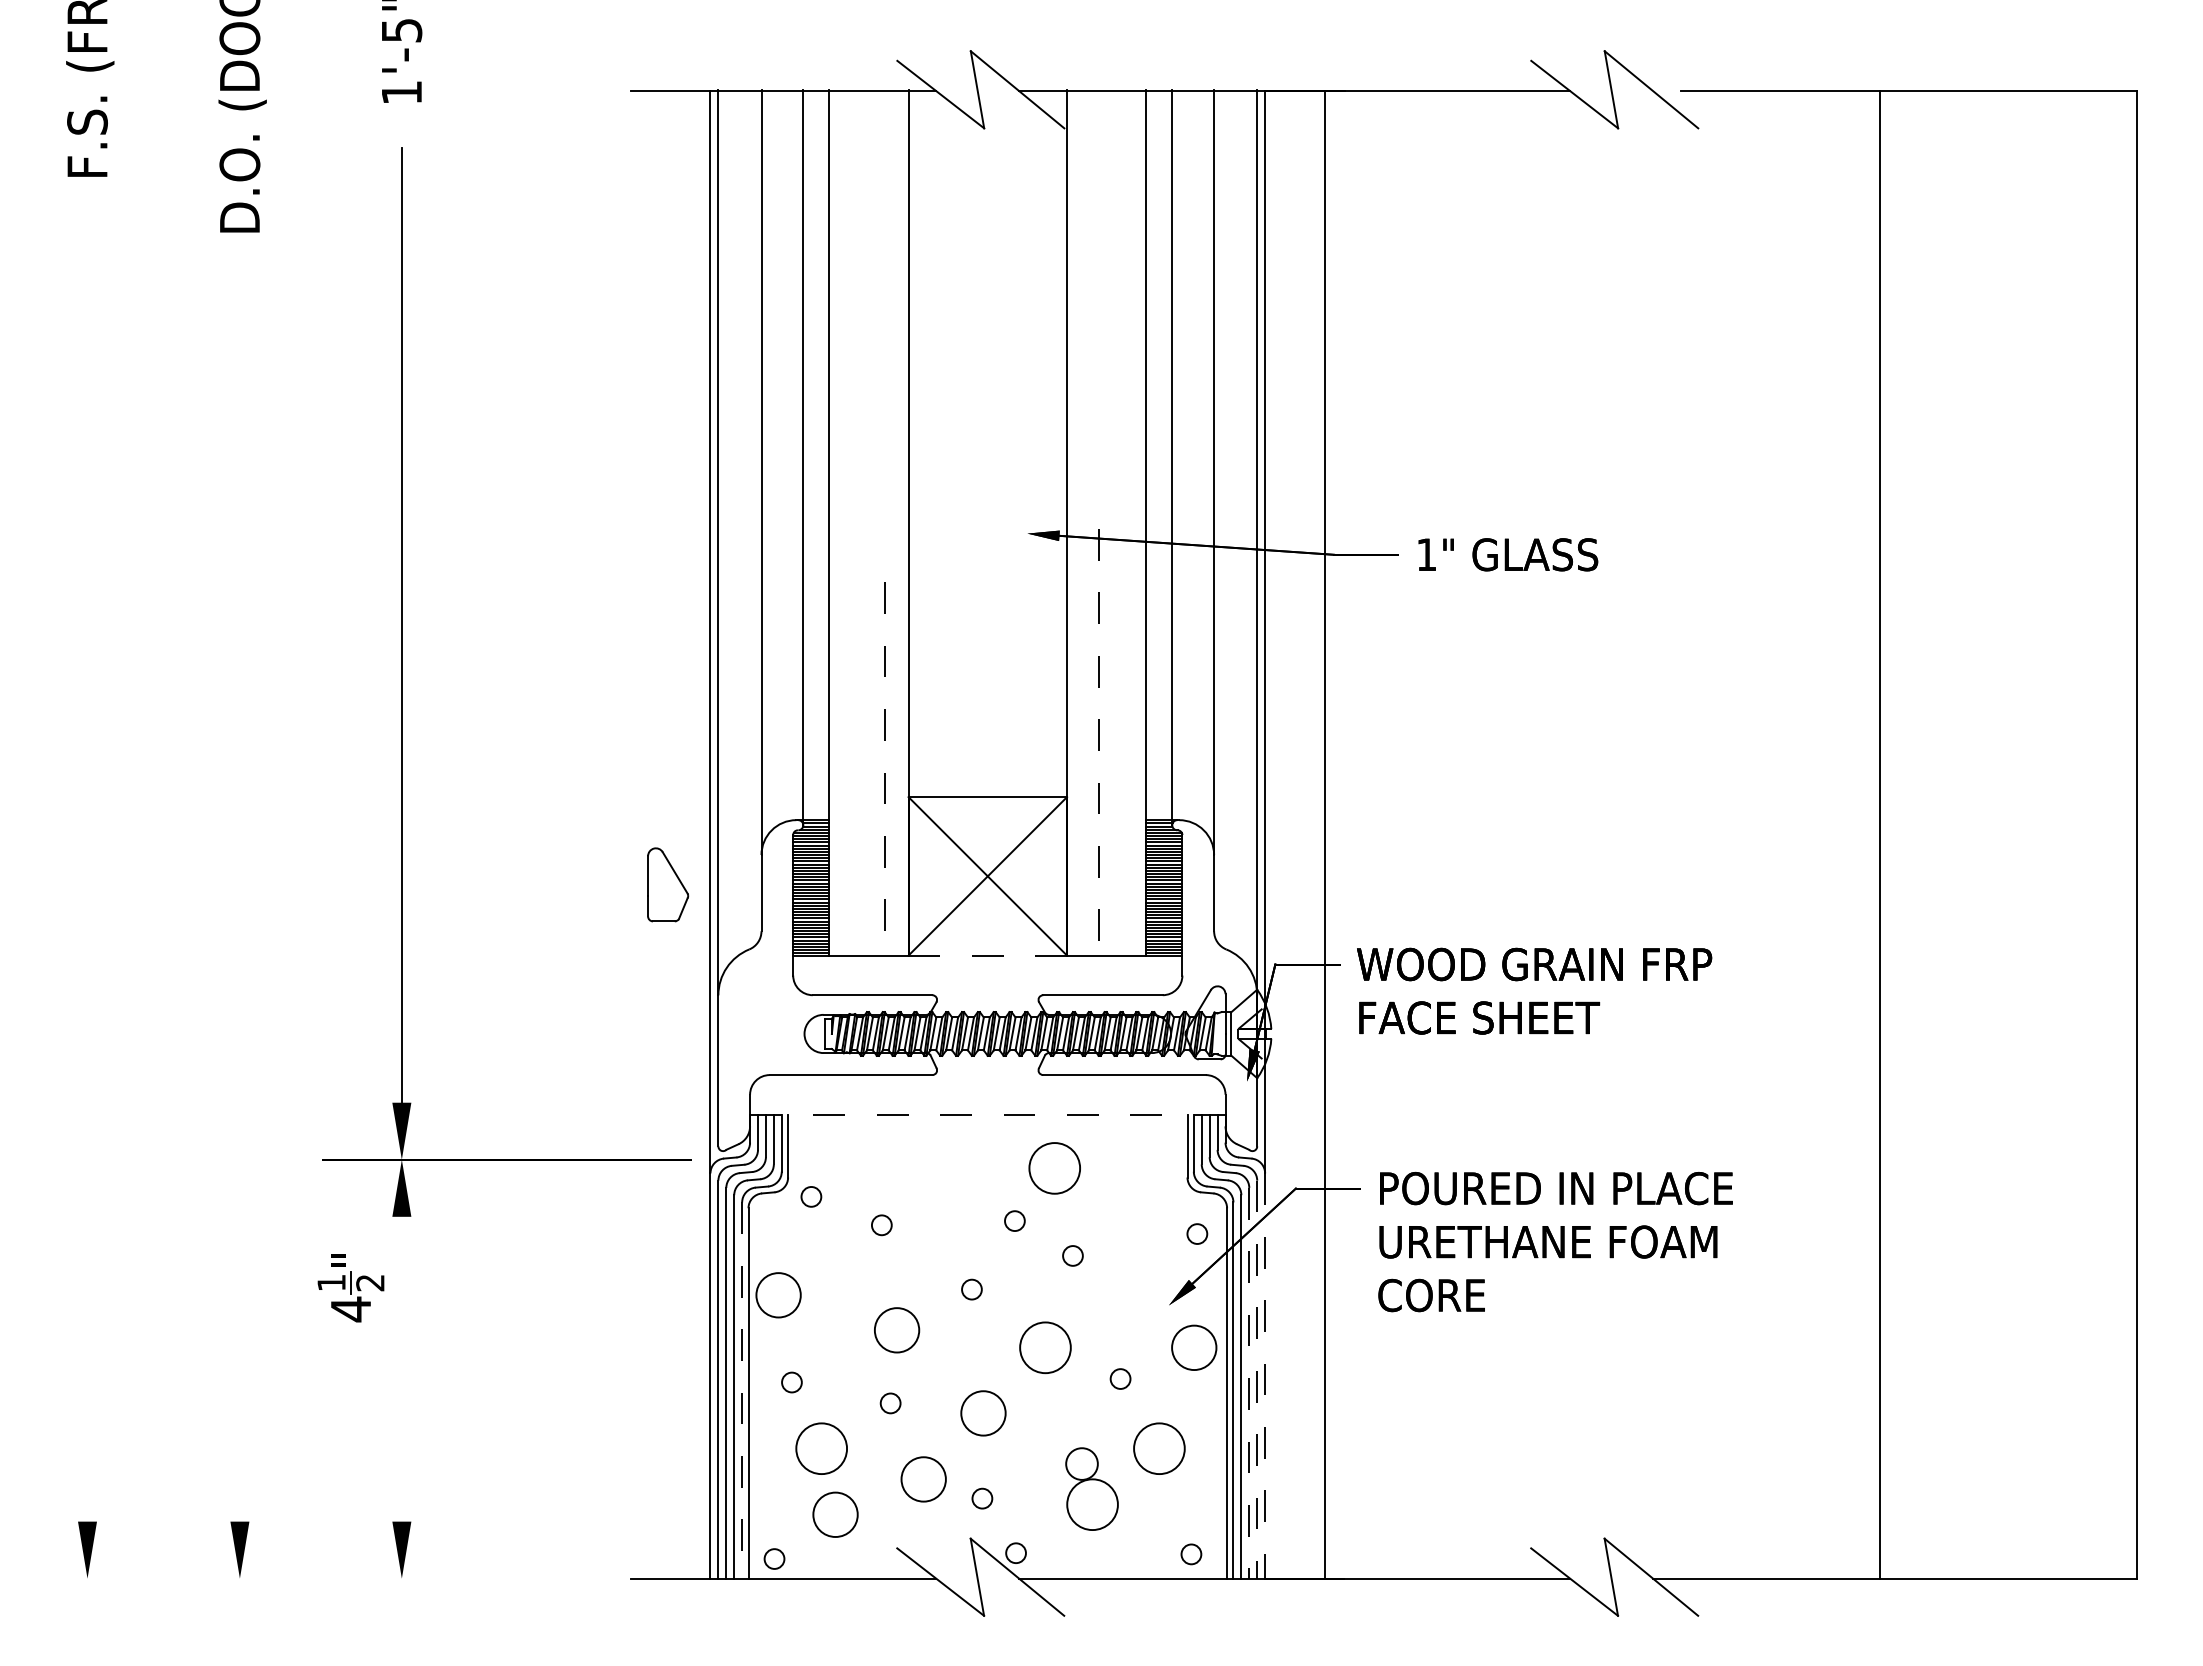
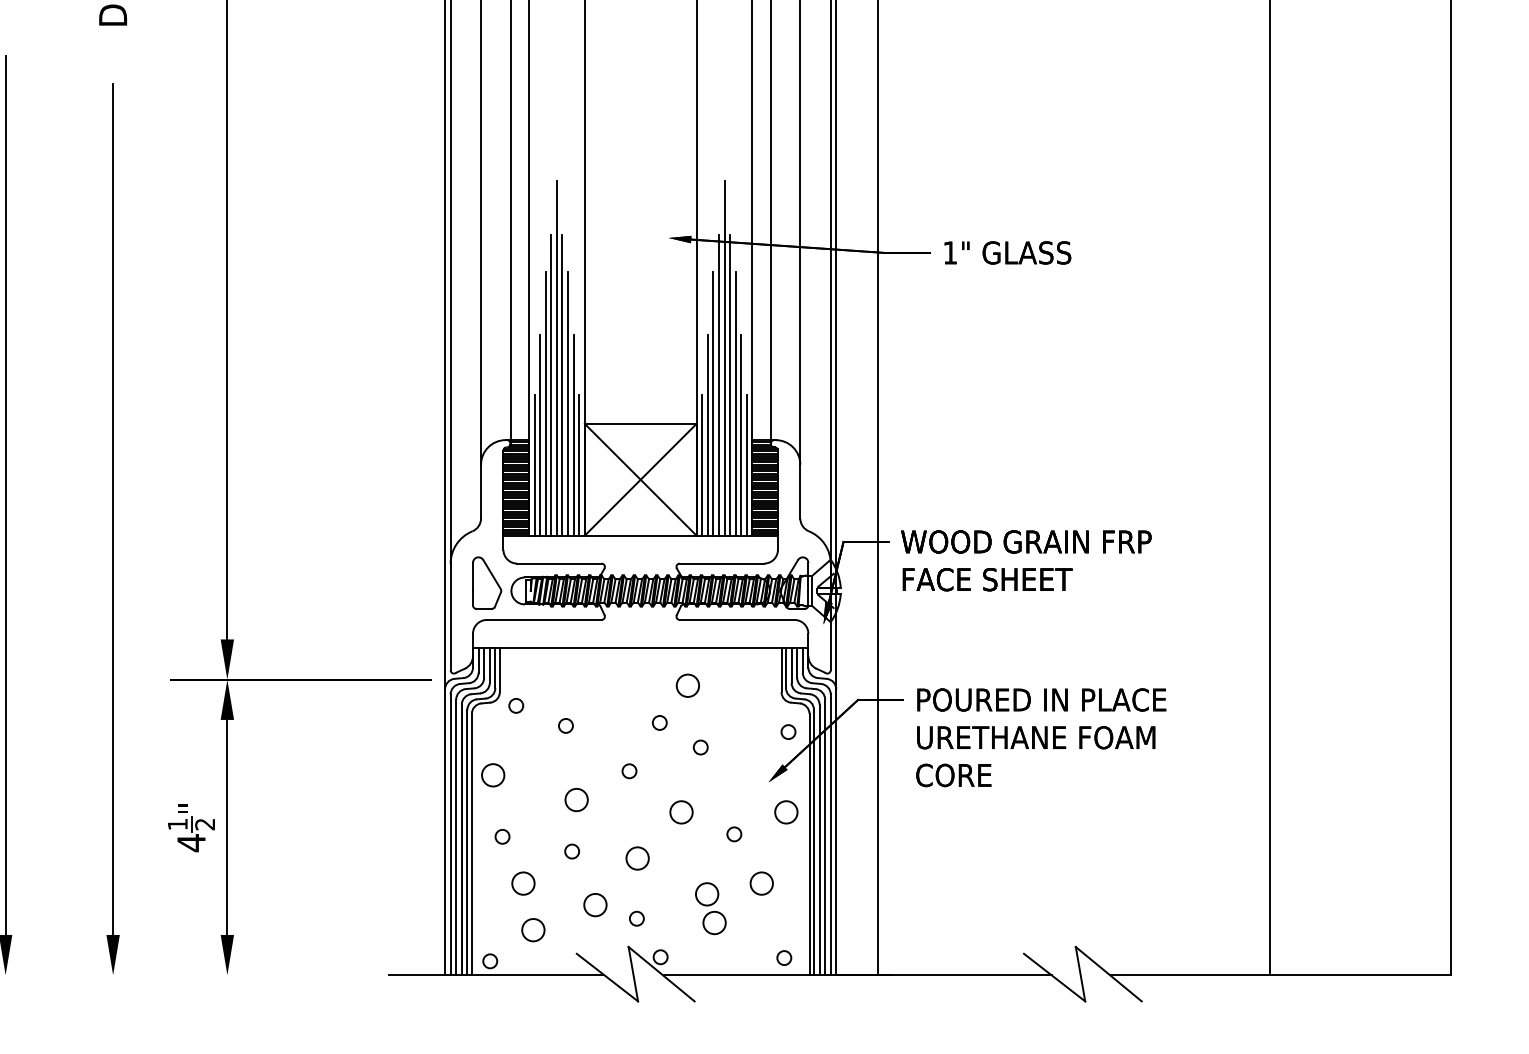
line: (868, 704) -> (556, 358), added
line: (1106, 704) -> (724, 358), added
line: (861, 742) -> (551, 385), added
line: (876, 742) -> (562, 385), added
line: (1098, 742) -> (718, 385), dashed -> solid
line: (1114, 742) -> (730, 385), added
line: (853, 768) -> (545, 403), added
line: (884, 768) -> (567, 403), dashed -> solid
line: (1090, 768) -> (713, 403), added
line: (1122, 768) -> (735, 403), added
line: (845, 813) -> (540, 435), added
line: (892, 813) -> (573, 435), added
line: (1082, 813) -> (707, 435), added
line: (1130, 813) -> (741, 435), added
line: (837, 855) -> (534, 465), added
line: (900, 855) -> (579, 465), added
line: (1074, 855) -> (701, 465), added
line: (1138, 855) -> (746, 465), added
part: (668, 884) -> (487, 582), moved
line: (87, 898) -> (5, 495), added
line: (239, 917) -> (112, 508), added
line: (988, 955) -> (641, 535), dashed -> solid
line: (987, 1115) -> (640, 648), dashed -> solid
circle: (1054, 1168) -> (687, 685), size x0.62
part: (350, 1288) -> (191, 828), moved
circle: (778, 1295) -> (493, 775), size x0.71
circle: (896, 1330) -> (576, 800), size x0.71
circle: (1045, 1347) -> (681, 812), size x0.62
circle: (1194, 1347) -> (786, 812), size x0.71
line: (401, 1368) -> (227, 826), added
line: (1265, 1376) -> (836, 832), dashed -> solid
line: (1257, 1380) -> (830, 835), dashed -> solid
line: (1249, 1383) -> (825, 837), dashed -> solid
line: (742, 1391) -> (467, 843), dashed -> solid
circle: (983, 1412) -> (637, 857), size x0.71
circle: (821, 1448) -> (523, 883), size x0.62
circle: (1159, 1448) -> (761, 883), size x0.62
circle: (923, 1478) -> (595, 904), size x0.71
circle: (1092, 1504) -> (714, 922), size x0.62
circle: (835, 1514) -> (533, 929), size x0.71

